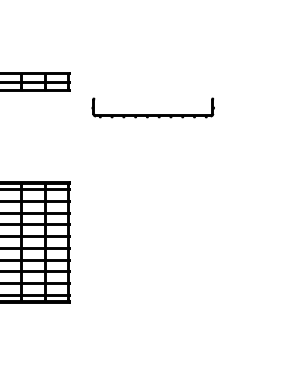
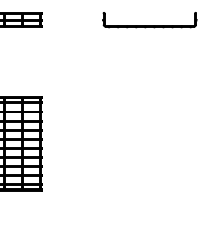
part: (152, 114) -> (149, 25), moved

